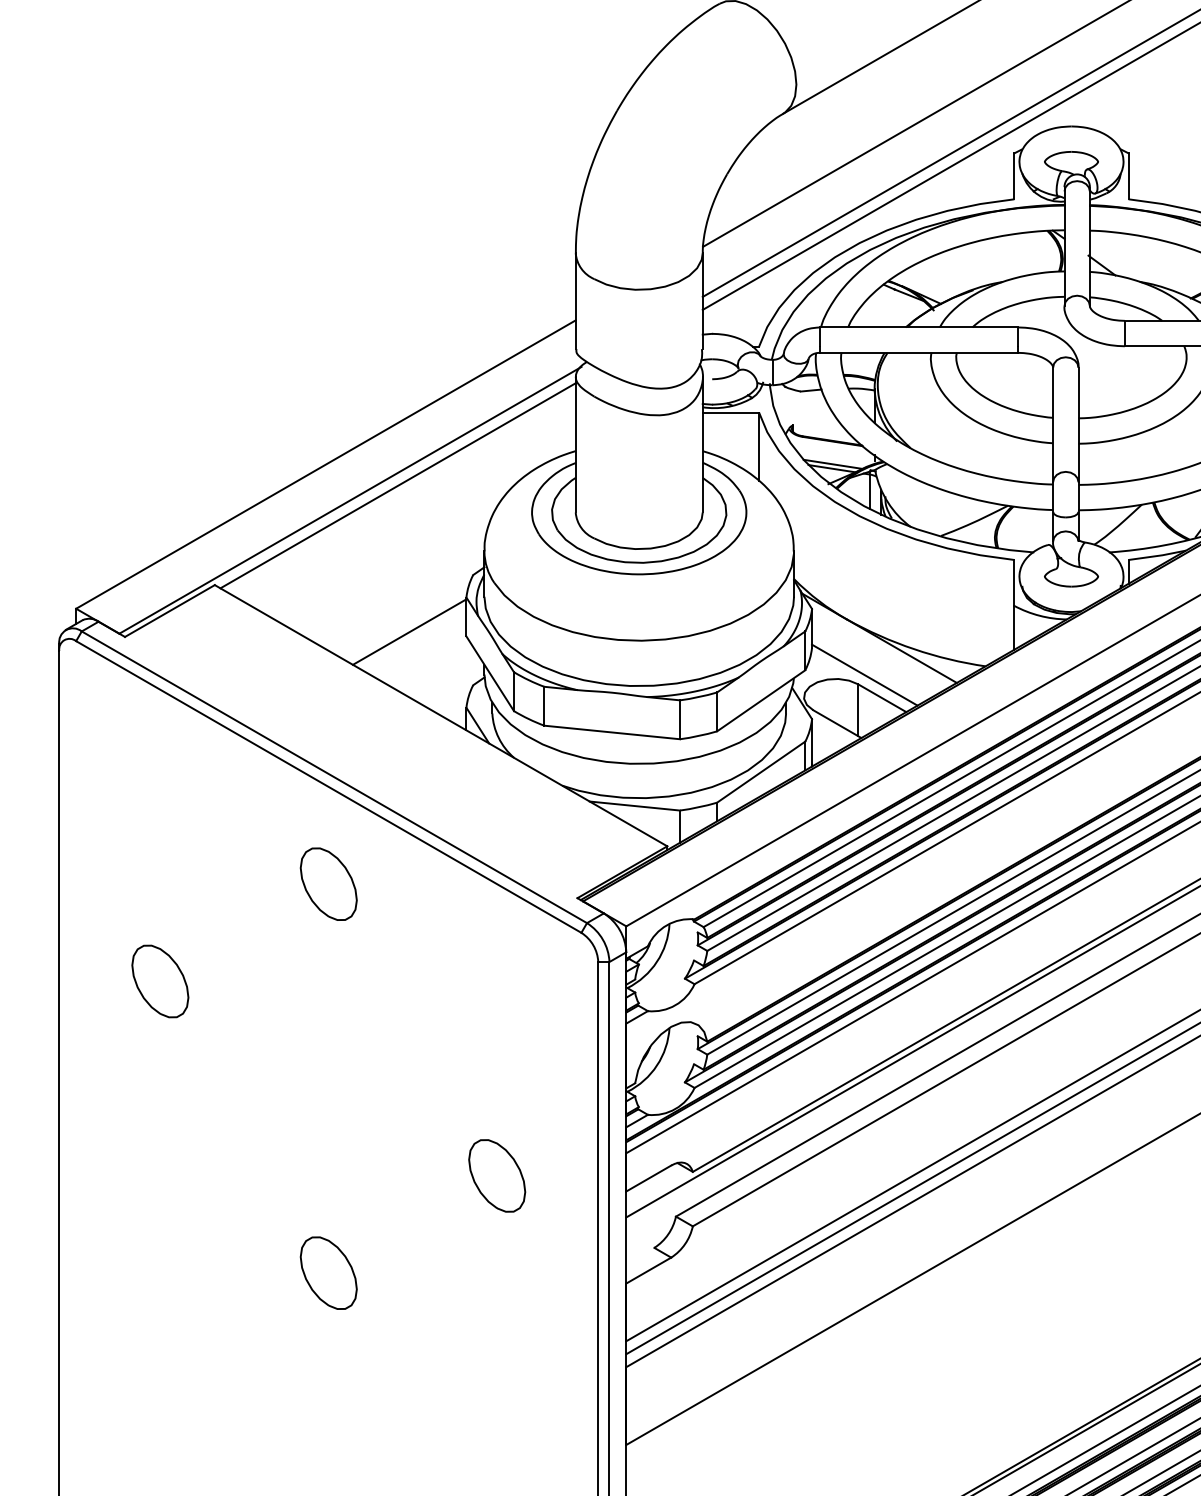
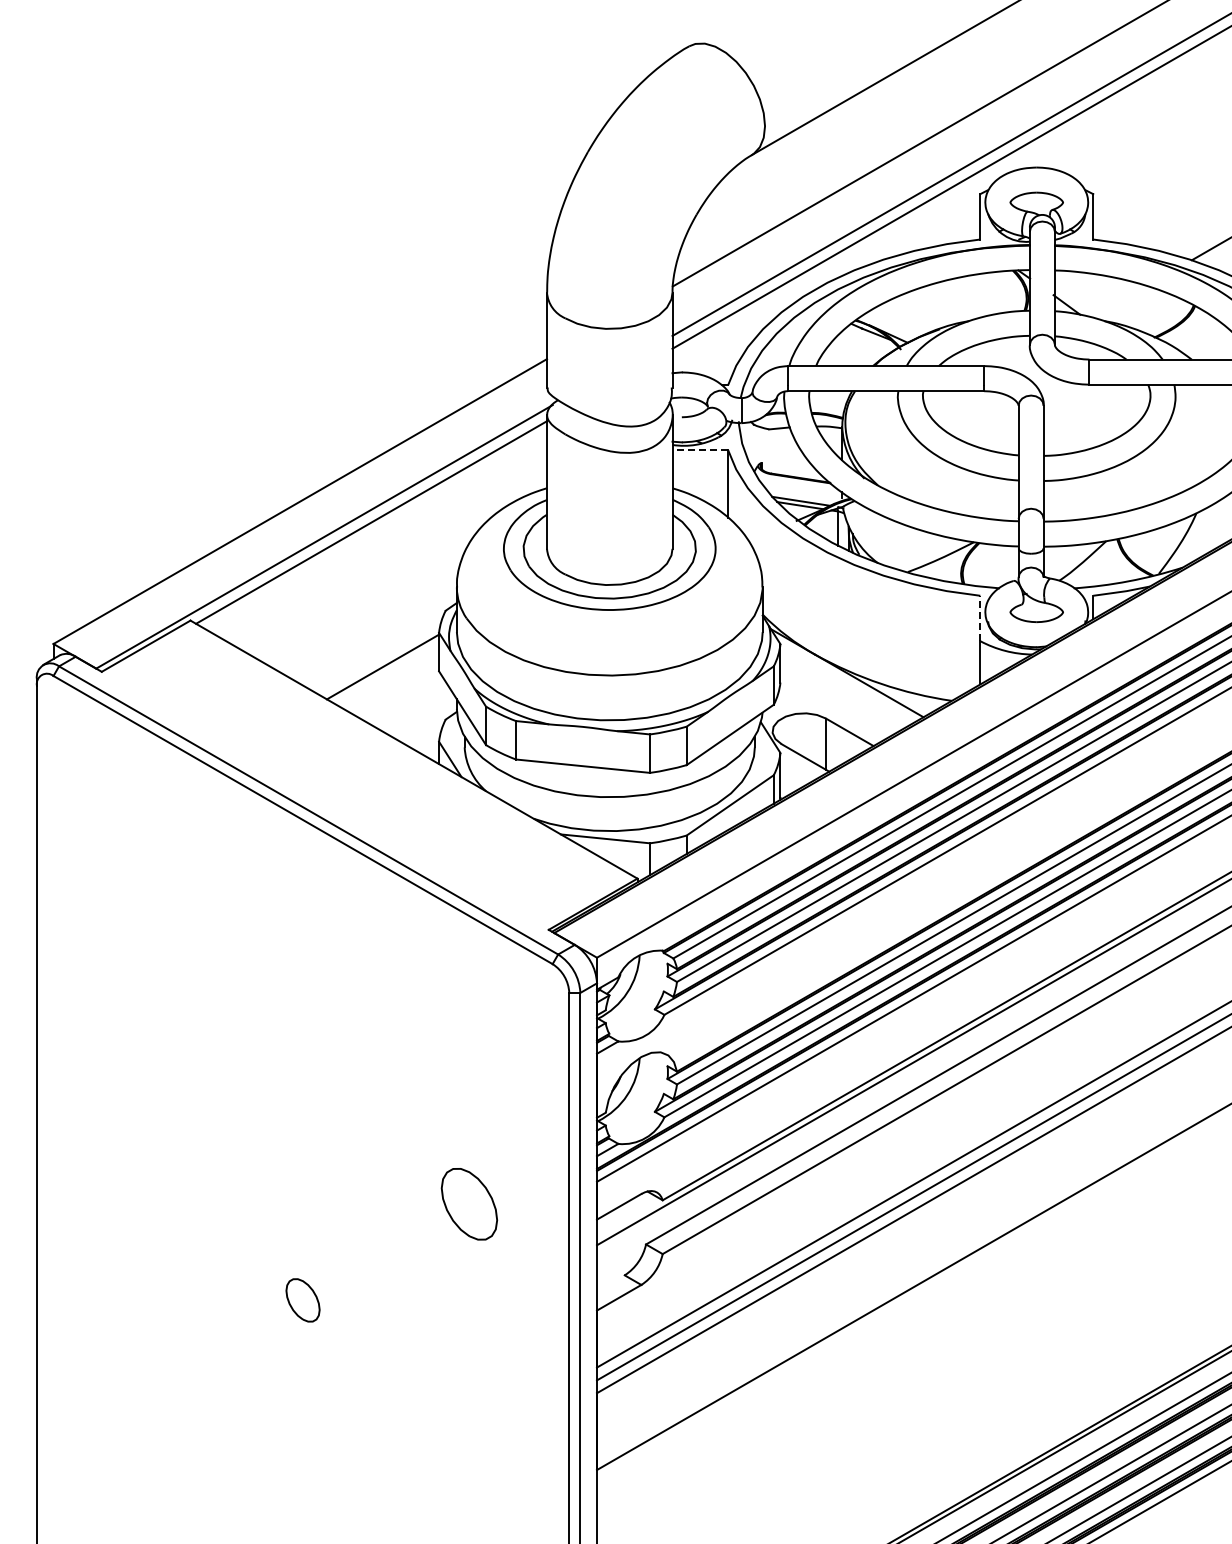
line: (731, 412) -> (700, 450), solid -> dashed
line: (1014, 582) -> (980, 618), solid -> dashed
line: (864, 675) -> (832, 709), removed
part: (328, 883) -> (302, 915), removed
part: (160, 980) -> (136, 1011), removed
part: (328, 1273) -> (302, 1300), size x0.6

